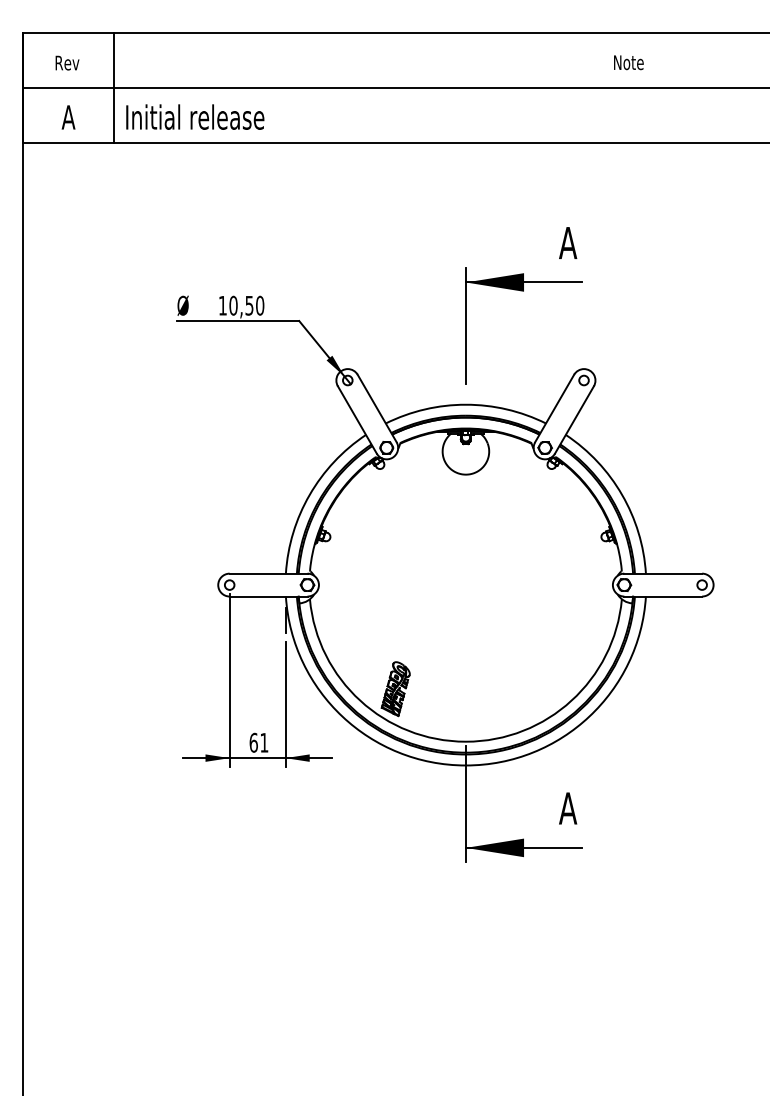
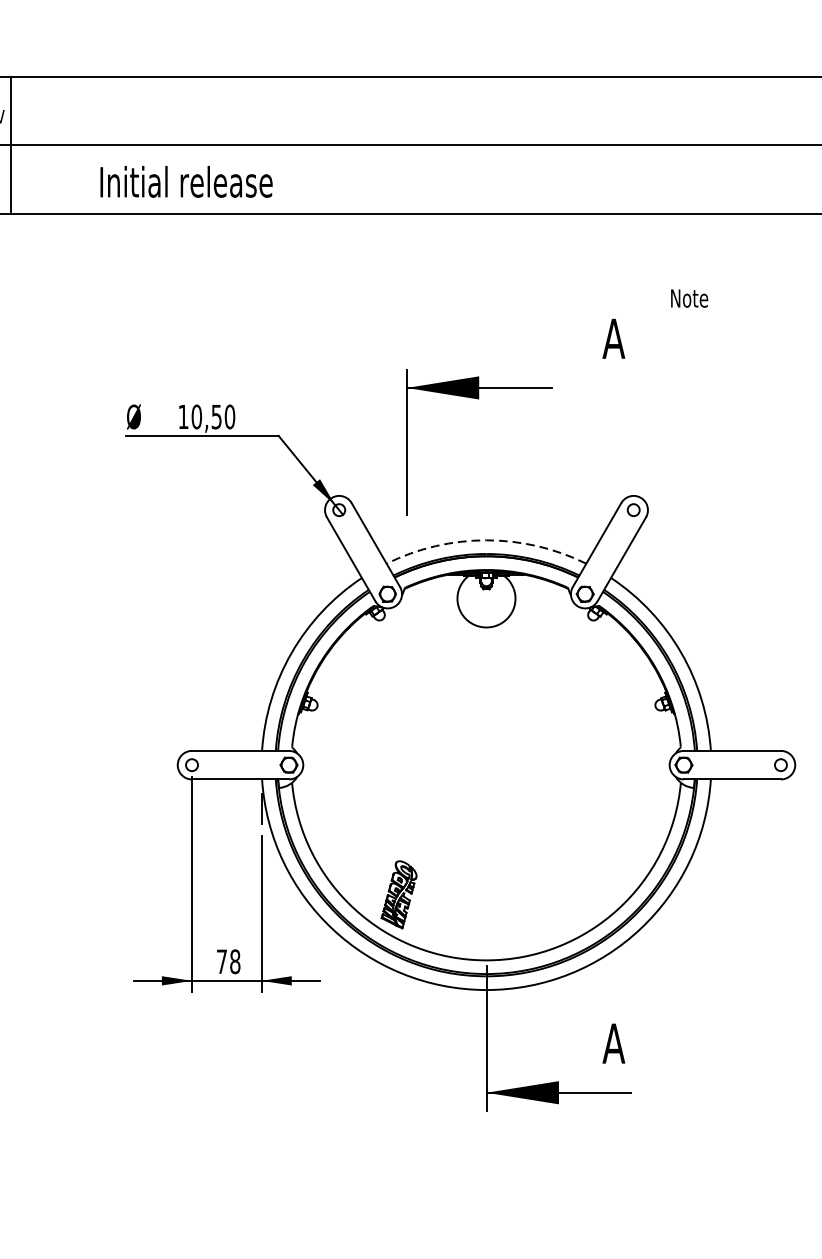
text: (628, 62) -> (689, 298), moved
line: (114, 87) -> (11, 144), moved
text: (195, 116) -> (186, 181), moved
part: (523, 291) -> (478, 399), moved
arc: (465, 404) -> (485, 540), solid -> dashed
text: (258, 742) -> (227, 961), 61 -> 78

